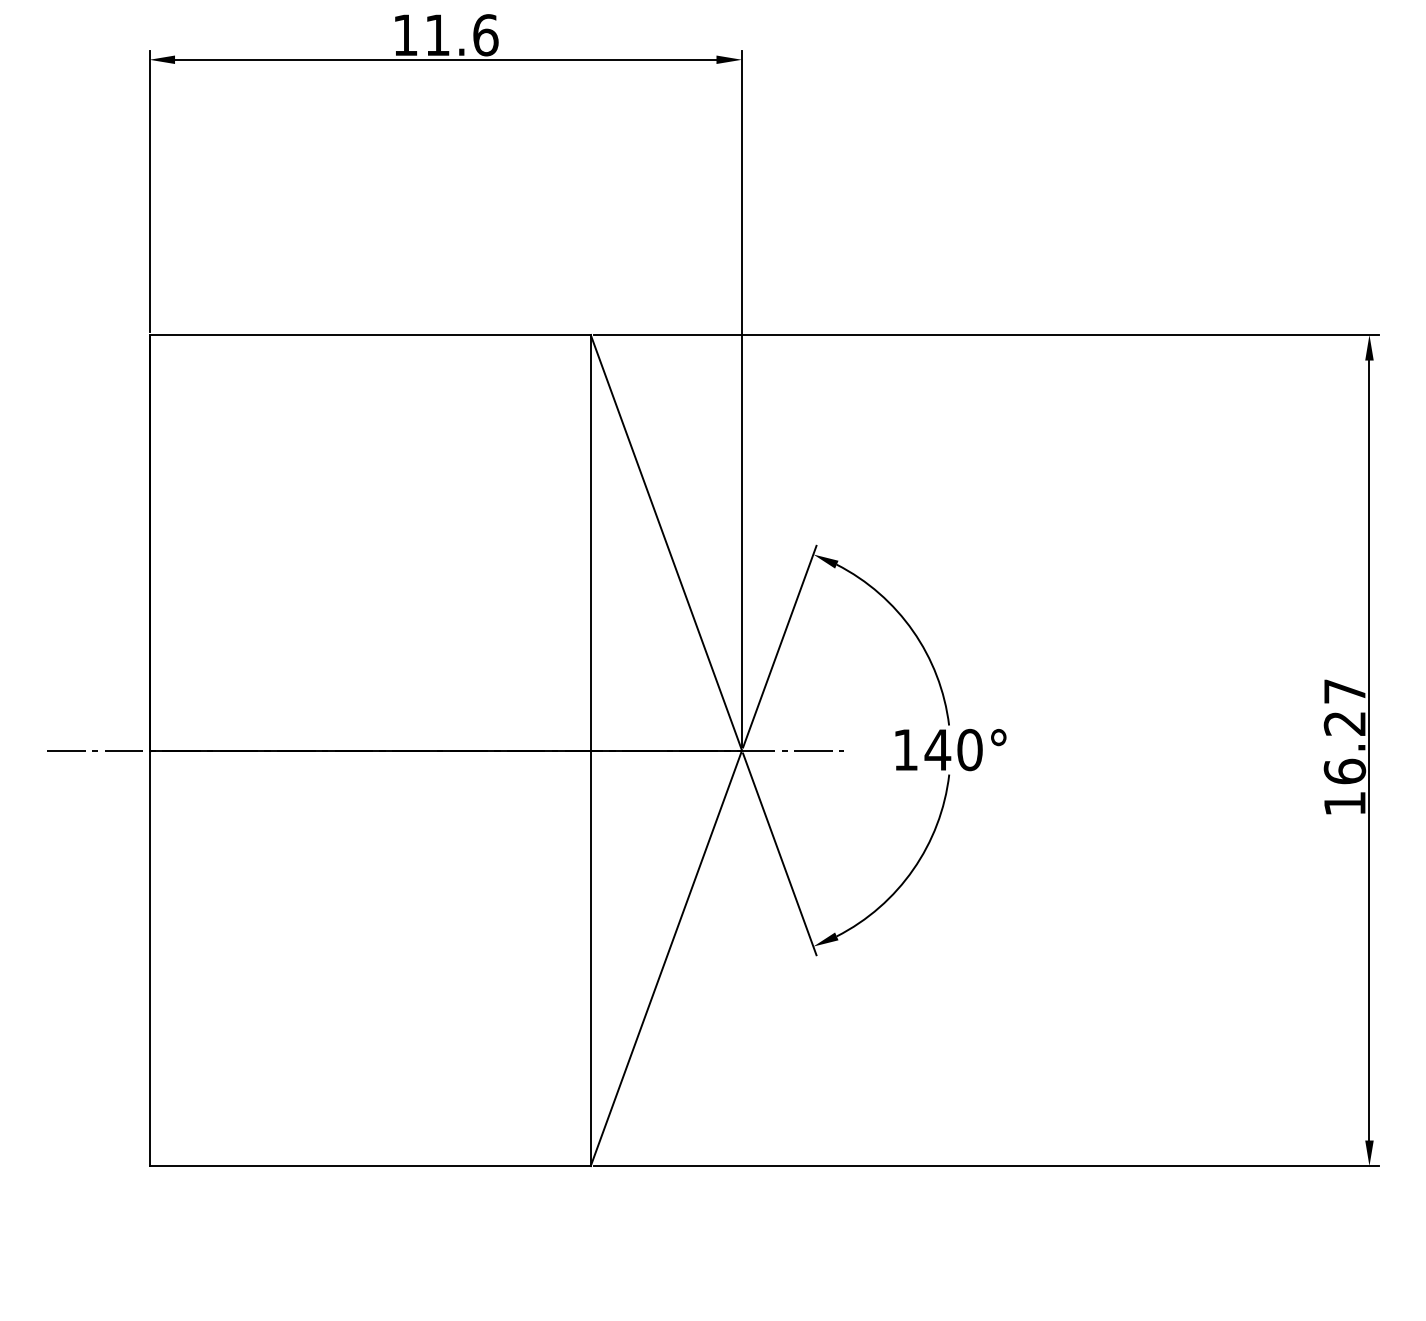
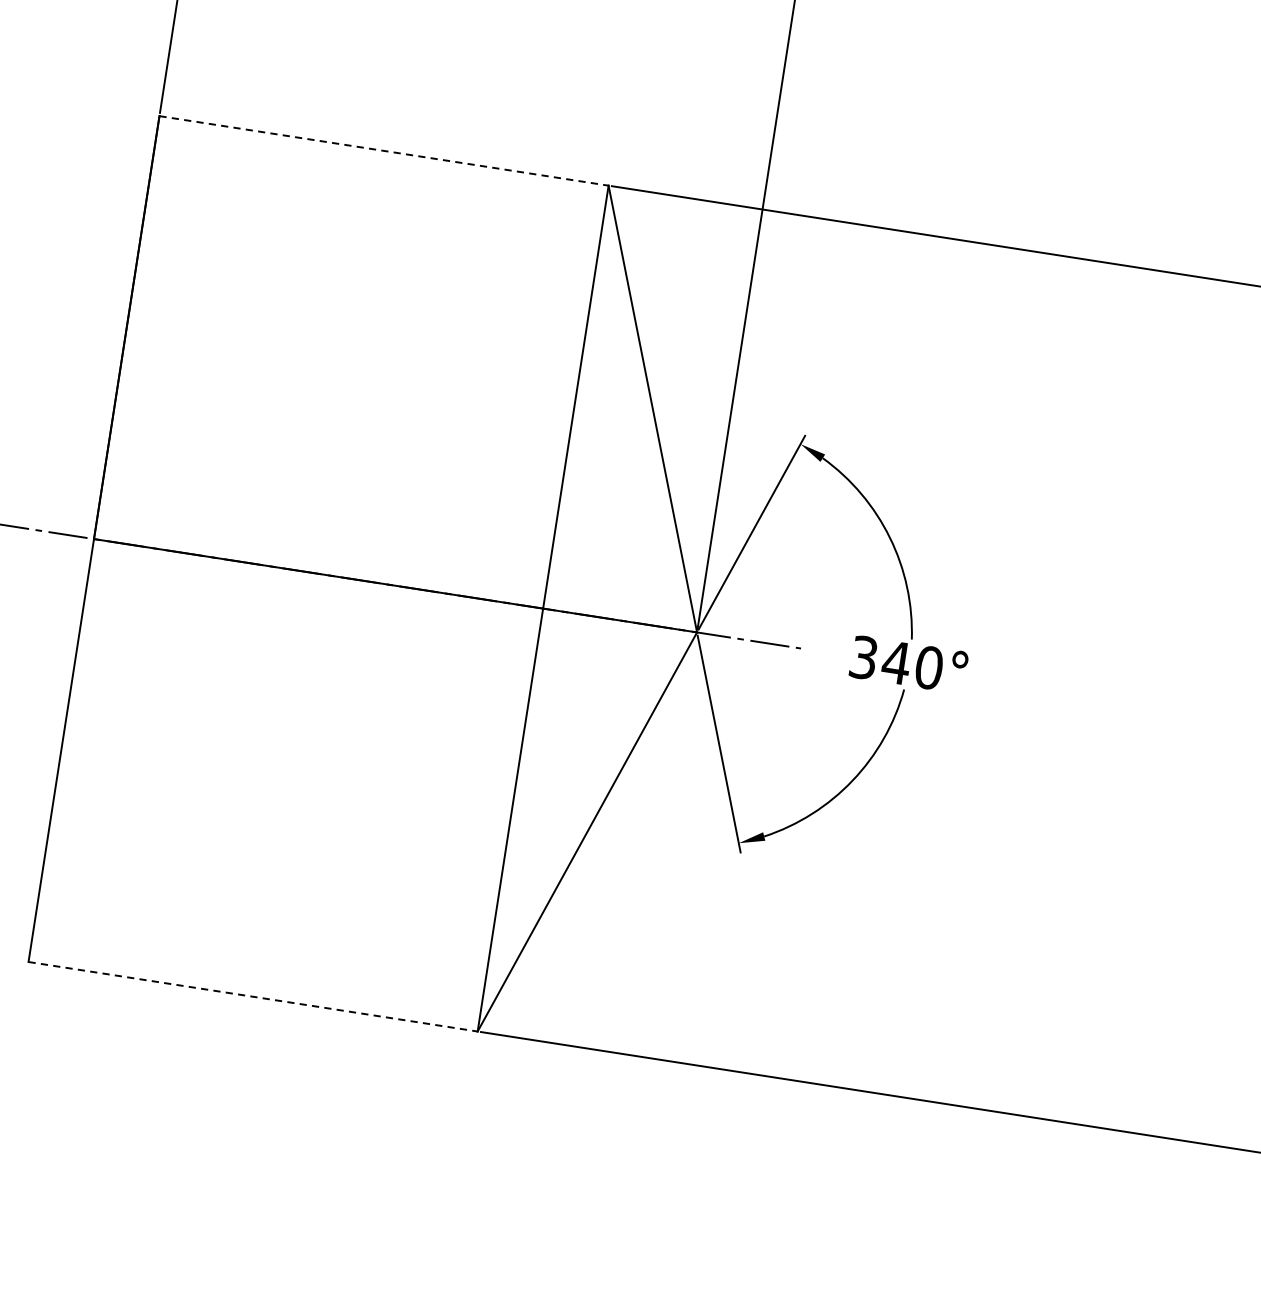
line: (370, 335) -> (384, 151), solid -> dashed
text: (905, 749) -> (863, 657), 140° -> 340°
line: (370, 1166) -> (253, 997), solid -> dashed

